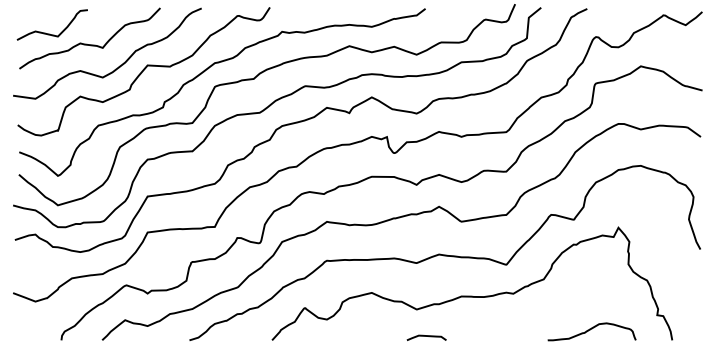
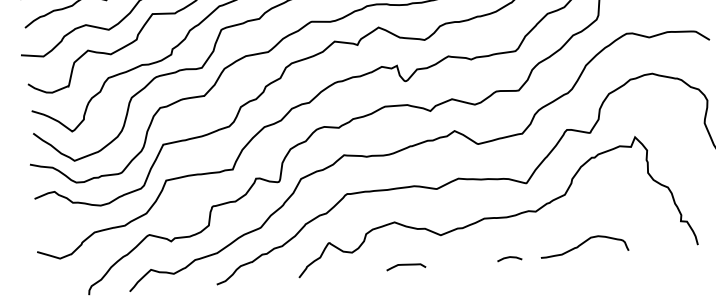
curve: (590, 330) -> (582, 244), moved
curve: (426, 336) -> (405, 265), moved
line: (483, 337) -> (509, 257), added

